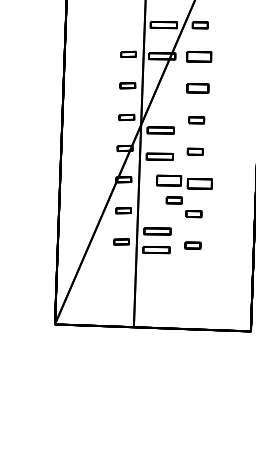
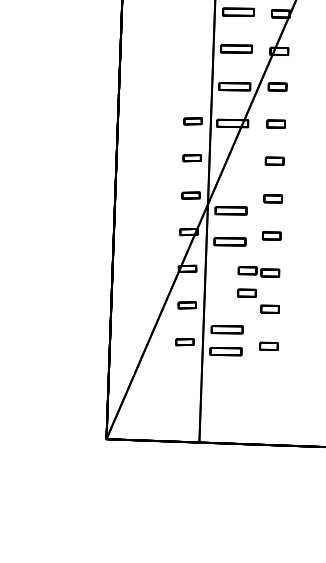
part: (198, 56) -> (275, 123), size x0.62
part: (197, 87) -> (274, 160), size x0.71
part: (184, 181) -> (258, 271), size x0.62

